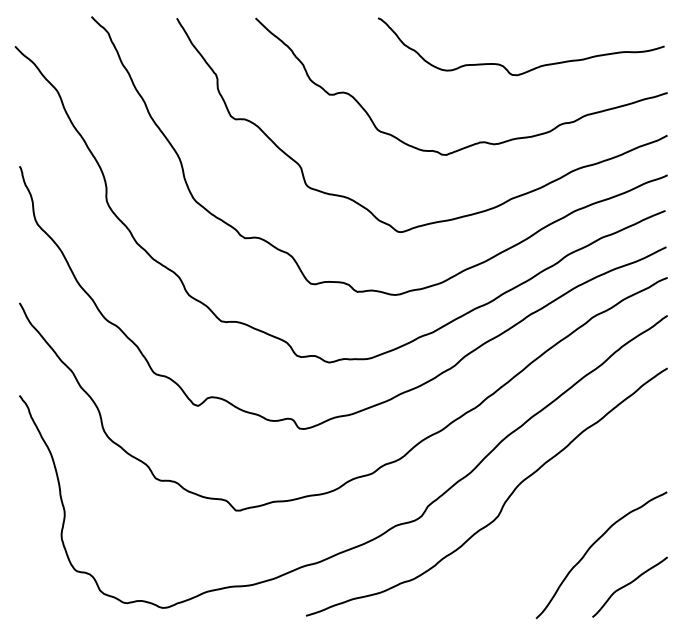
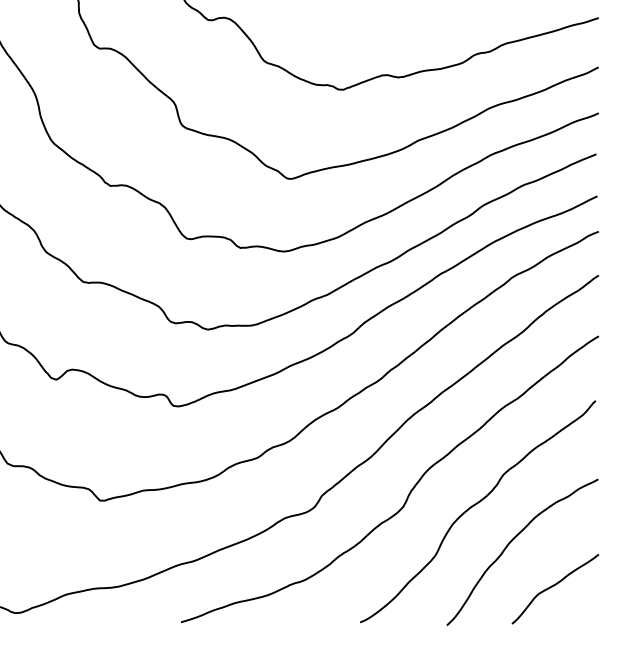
curve: (560, 515) -> (475, 506), added

